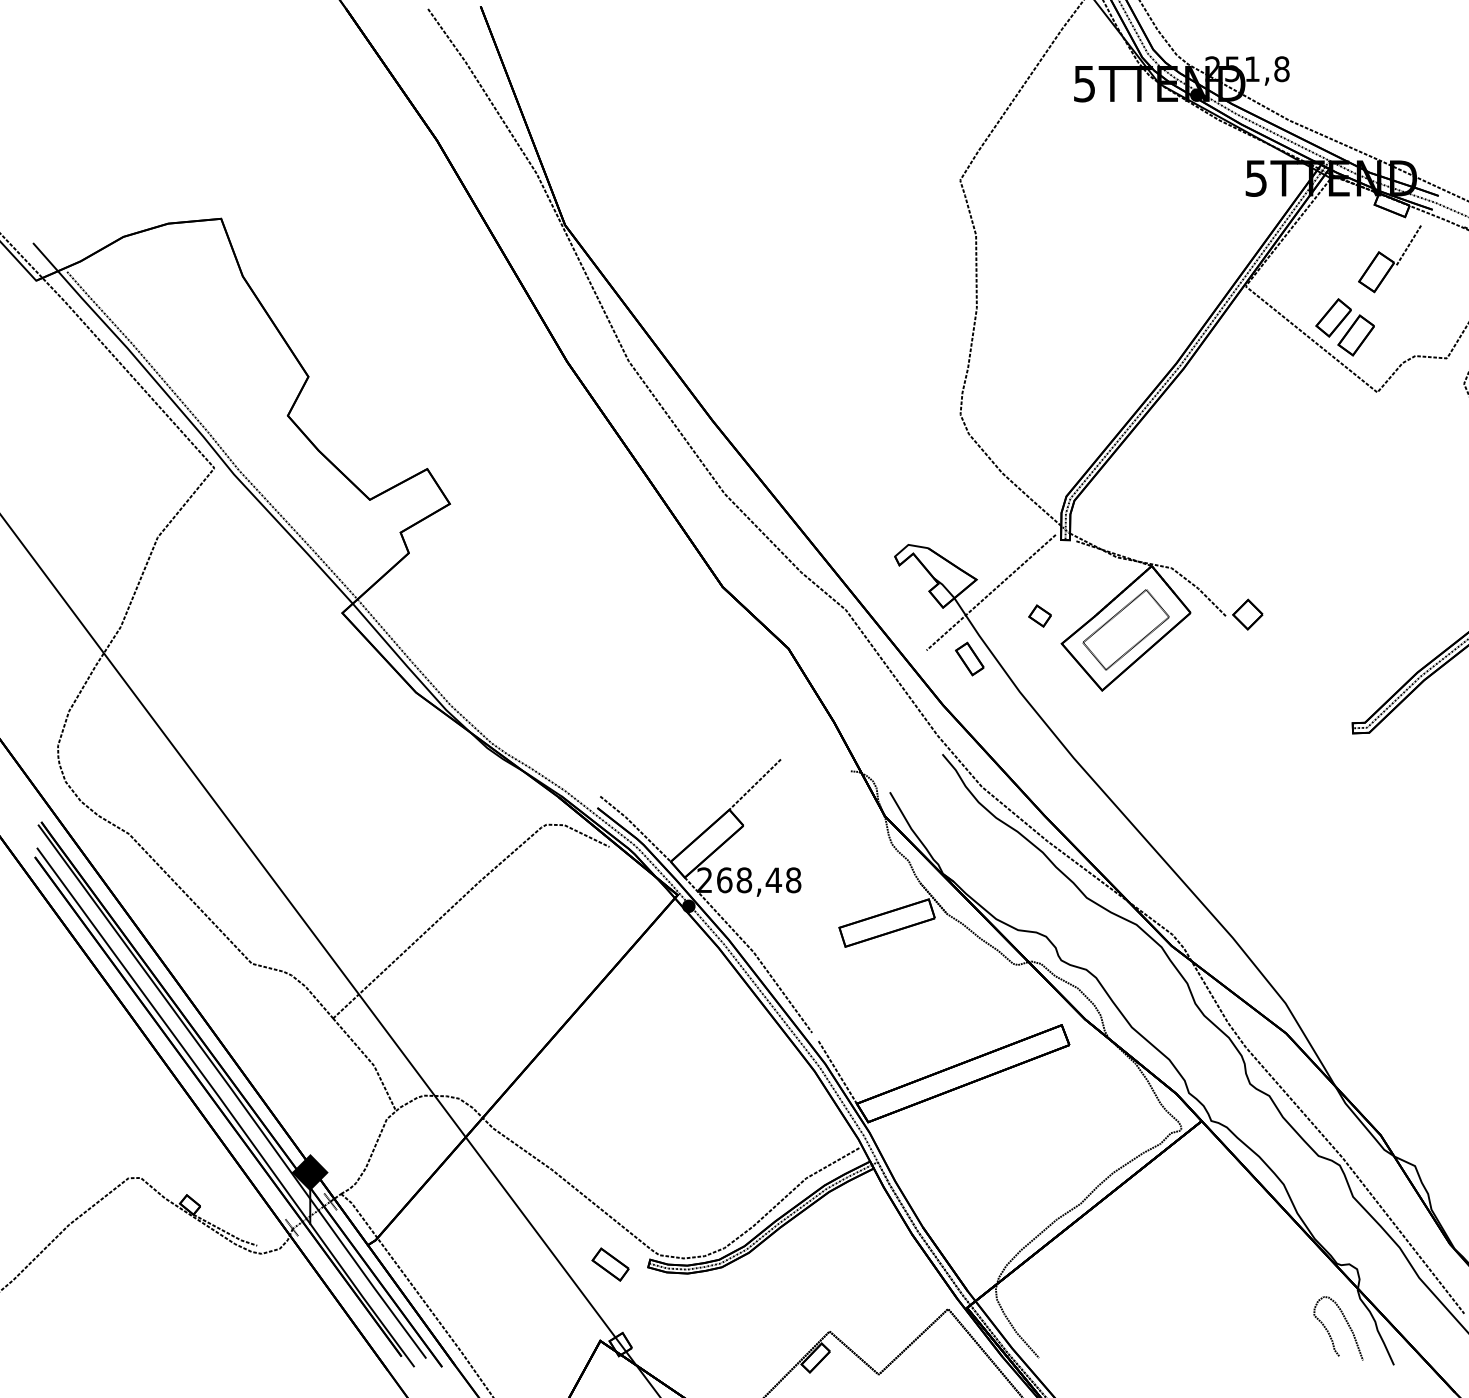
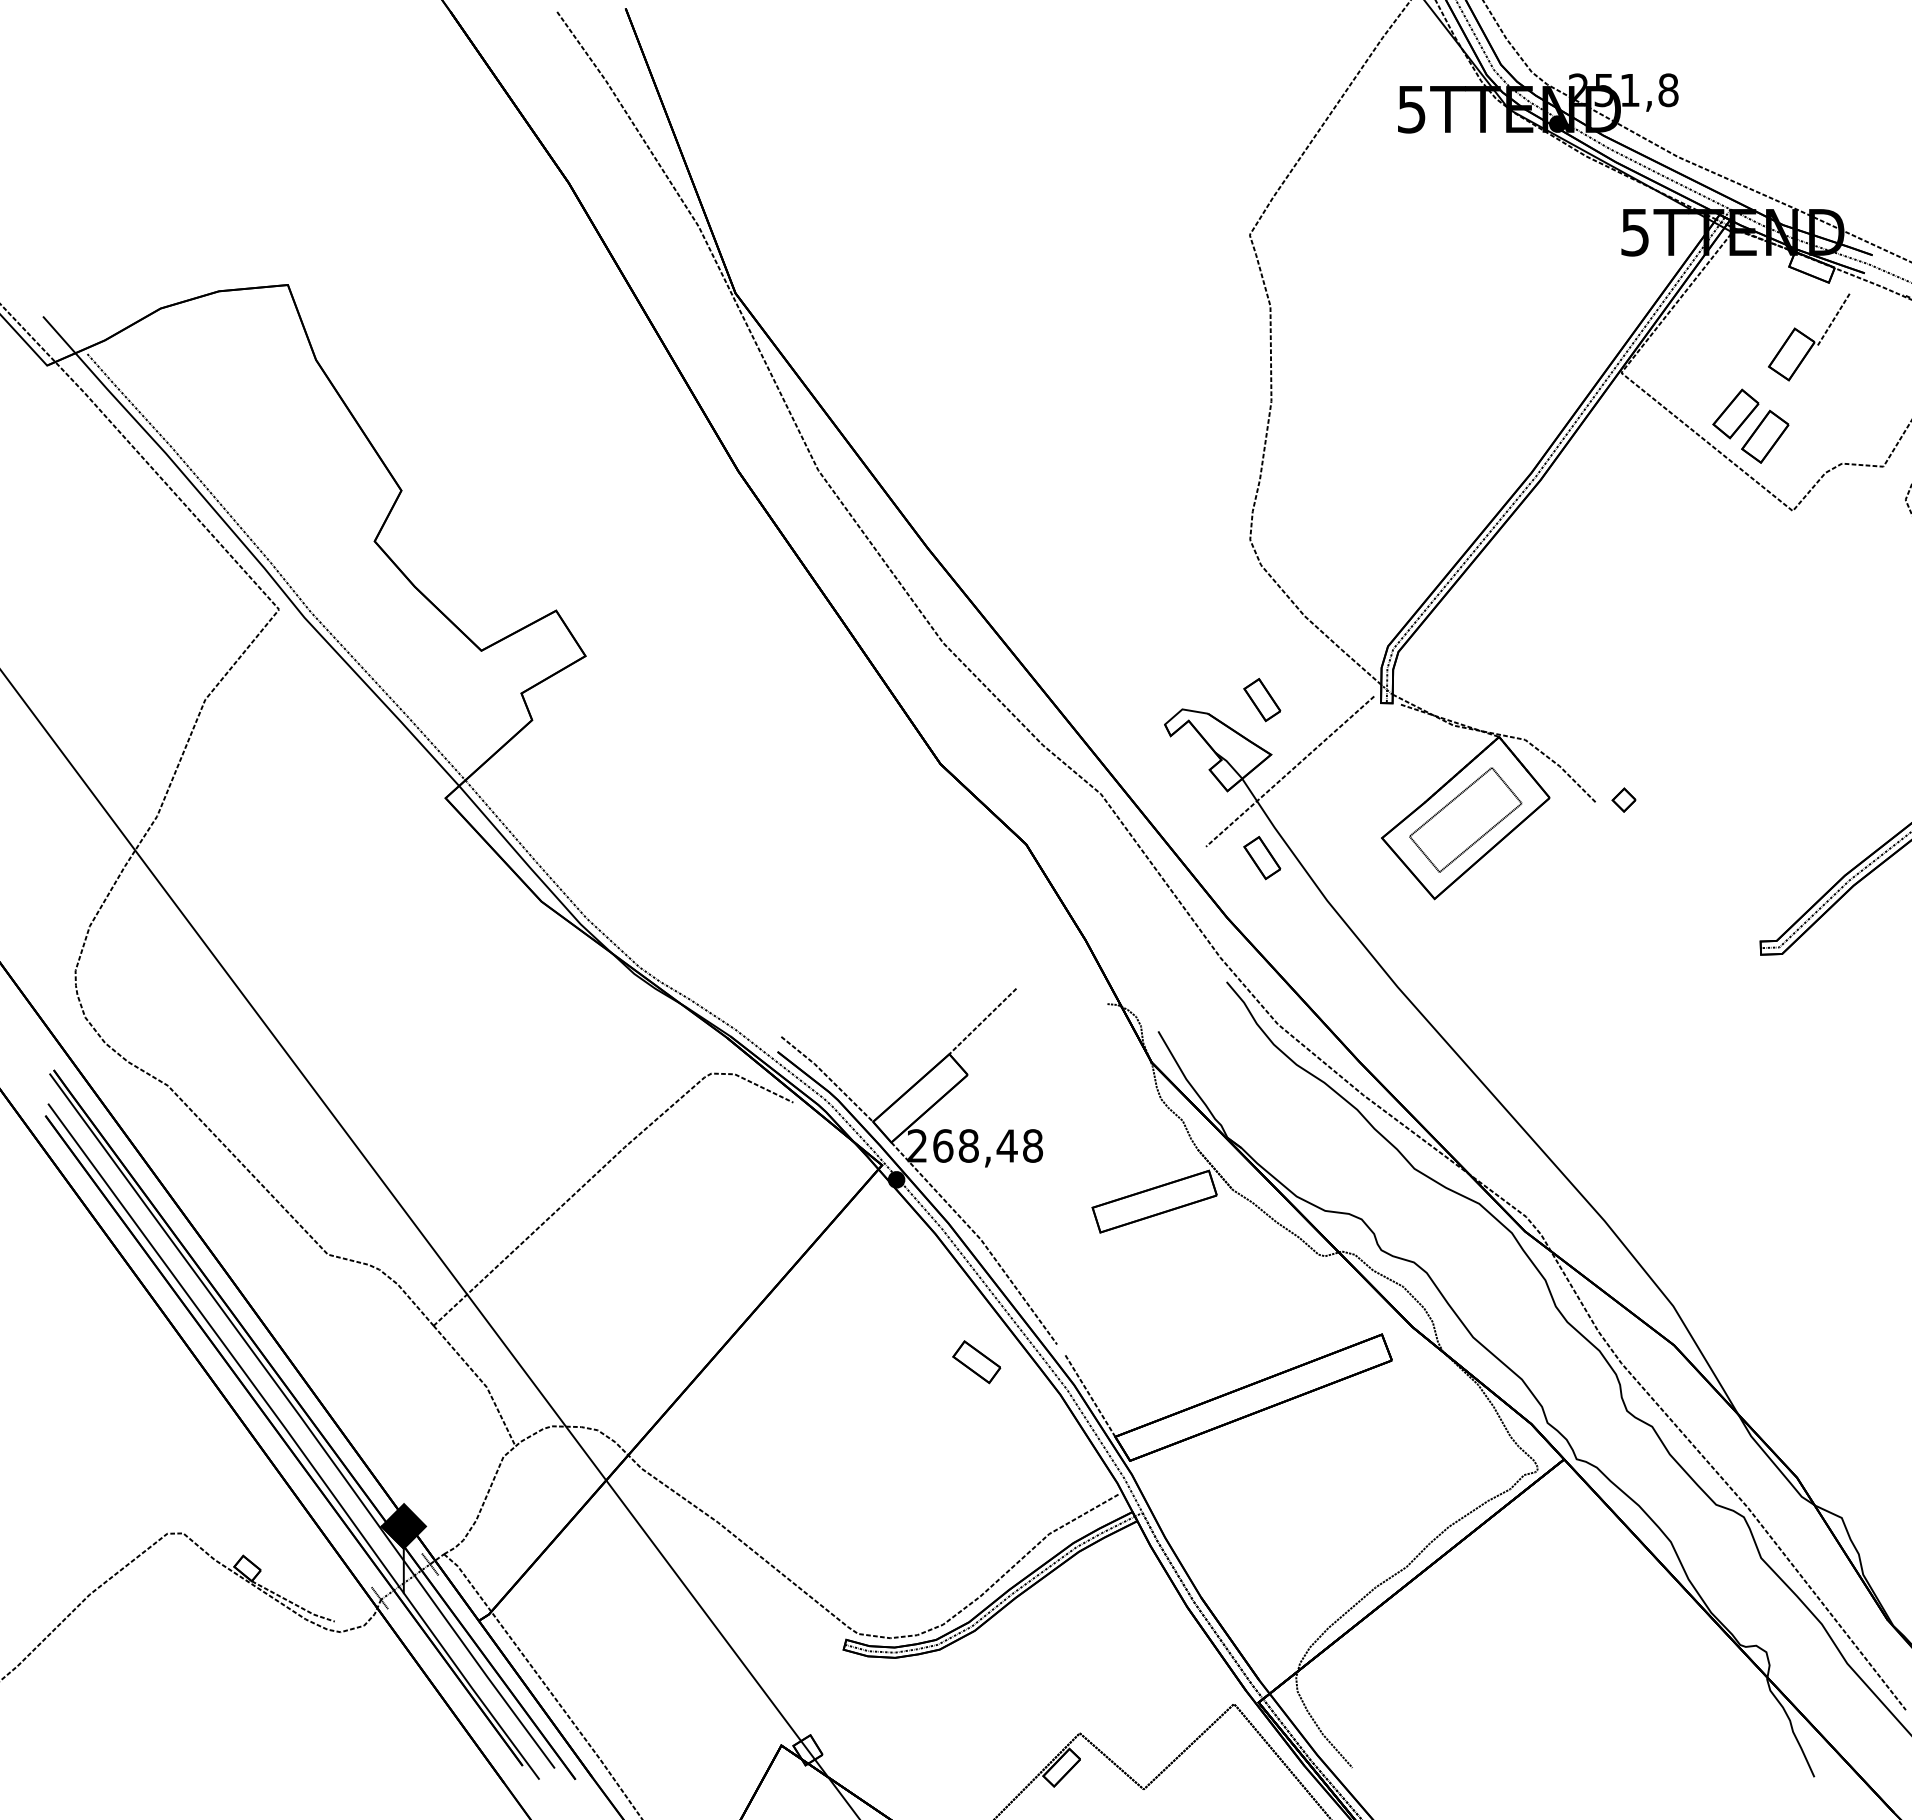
part: (969, 538) -> (1262, 700), added
part: (1247, 614) -> (1623, 799), size x0.6
part: (1039, 615) -> (1353, 801), removed
part: (610, 1264) -> (976, 1362), moved
curve: (1347, 1324) -> (1753, 1723), removed

